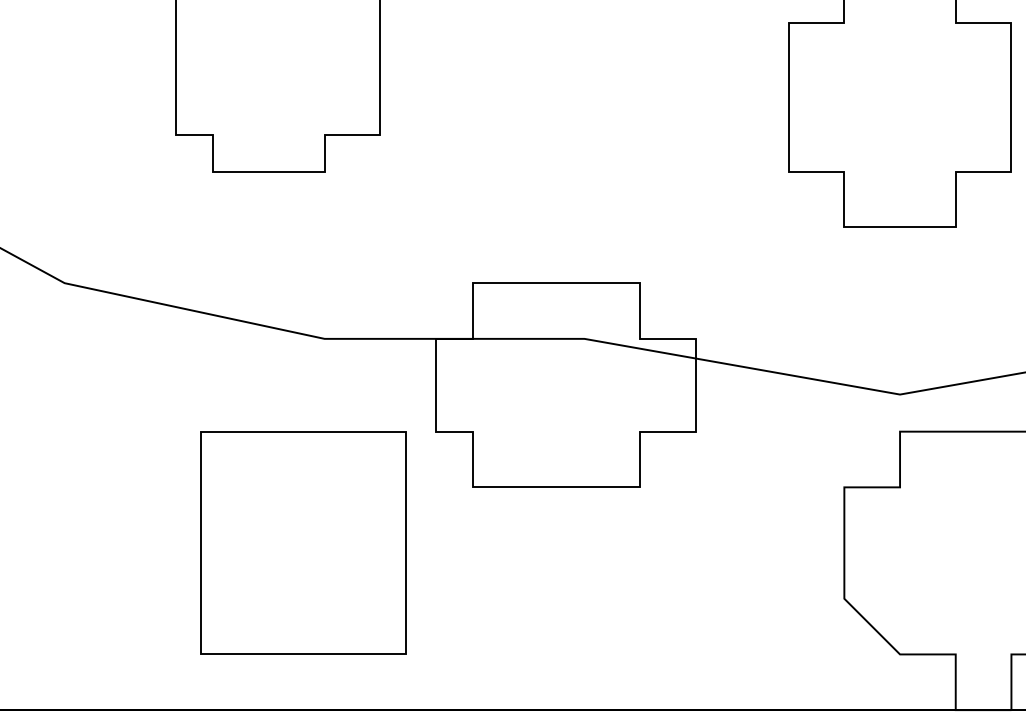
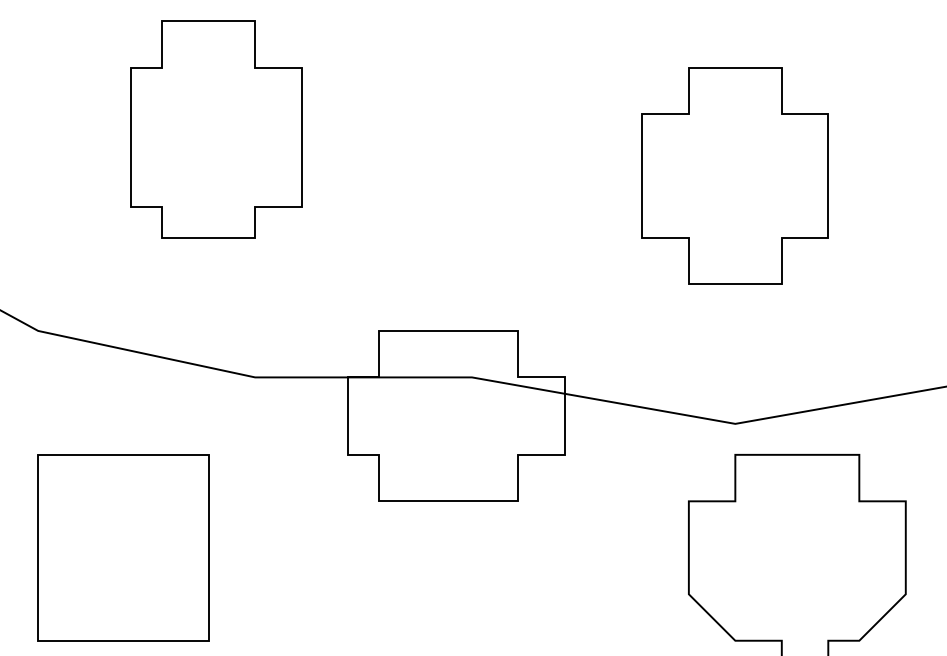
part: (303, 542) -> (123, 547), moved

